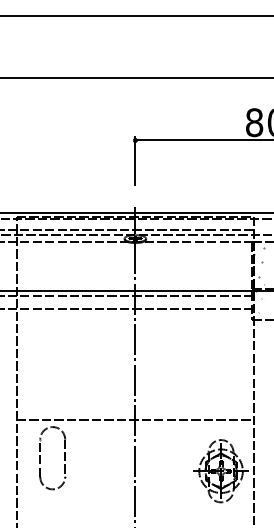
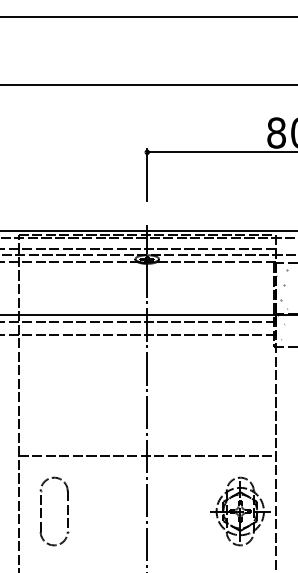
part: (40, 458) -> (40, 511), moved

